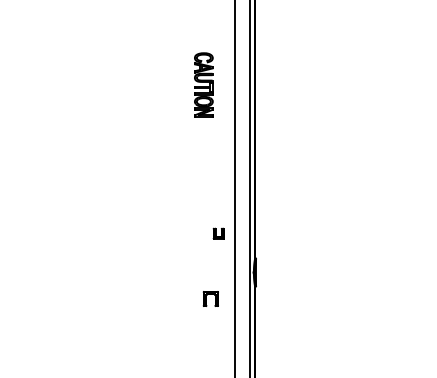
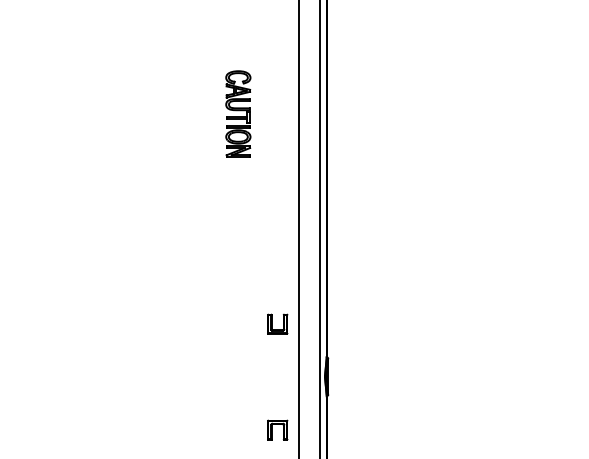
part: (203, 84) -> (237, 113), moved
part: (218, 233) -> (277, 323), size x1.43
part: (210, 298) -> (277, 429), moved

